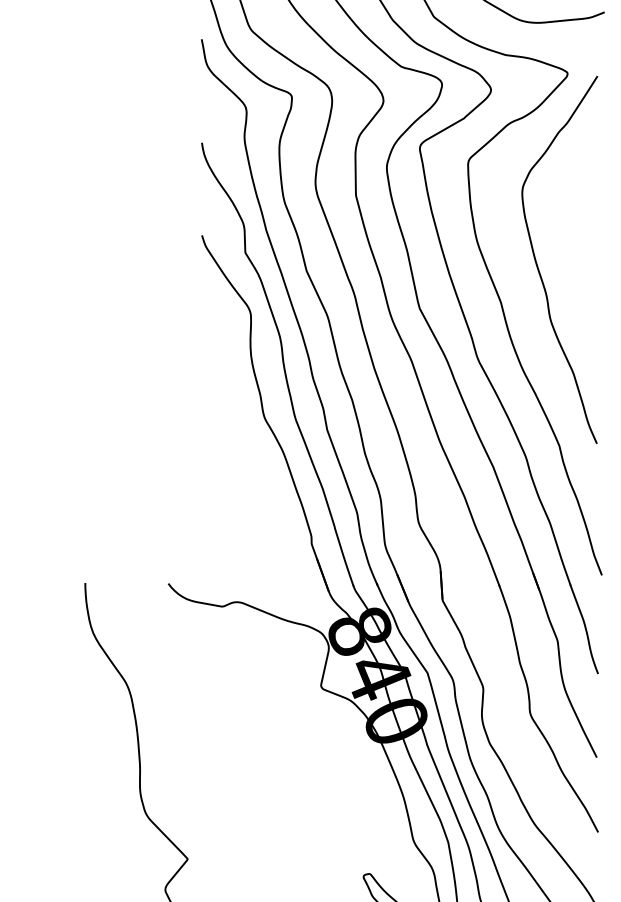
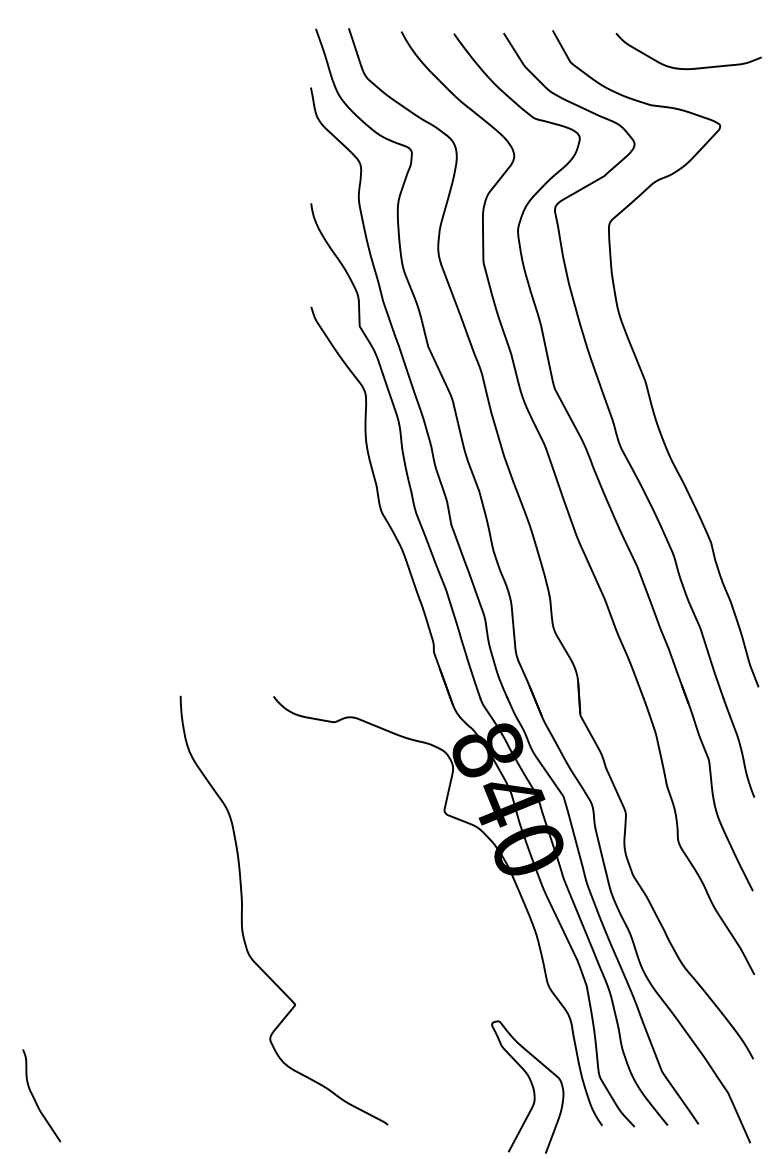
curve: (538, 266) -> (687, 341), removed

